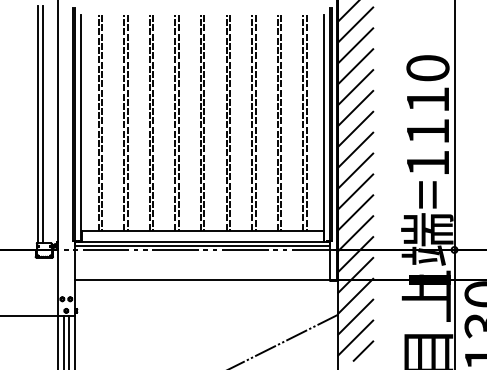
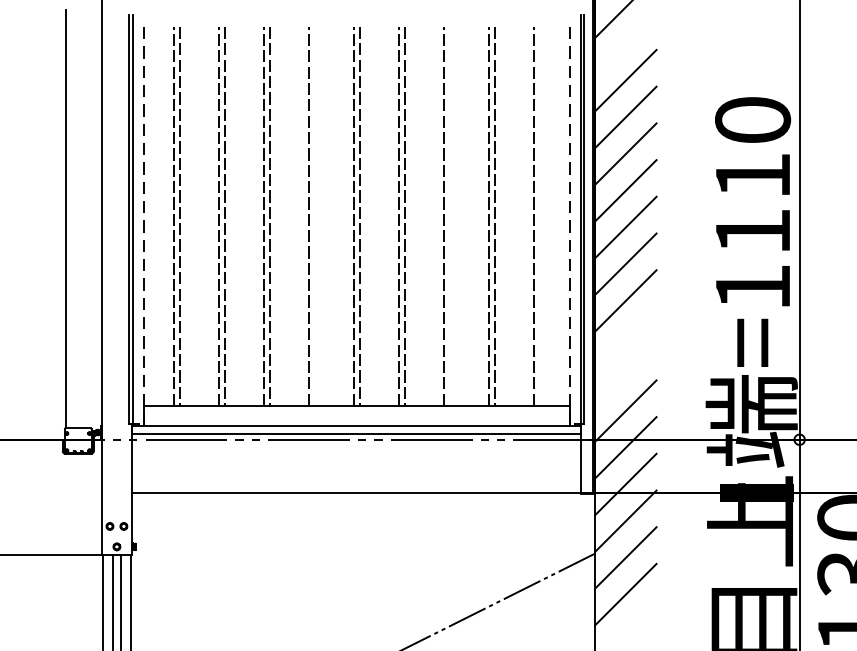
line: (355, 24) -> (625, 43), removed
line: (178, 122) -> (314, 215), removed
line: (255, 122) -> (449, 215), removed
line: (306, 122) -> (539, 215), removed
line: (43, 124) -> (76, 219), removed
line: (81, 128) -> (143, 226), solid -> dashed
line: (323, 128) -> (569, 226), solid -> dashed
line: (355, 191) -> (625, 336), removed
line: (355, 212) -> (625, 373), removed
line: (363, 350) -> (639, 616), removed

